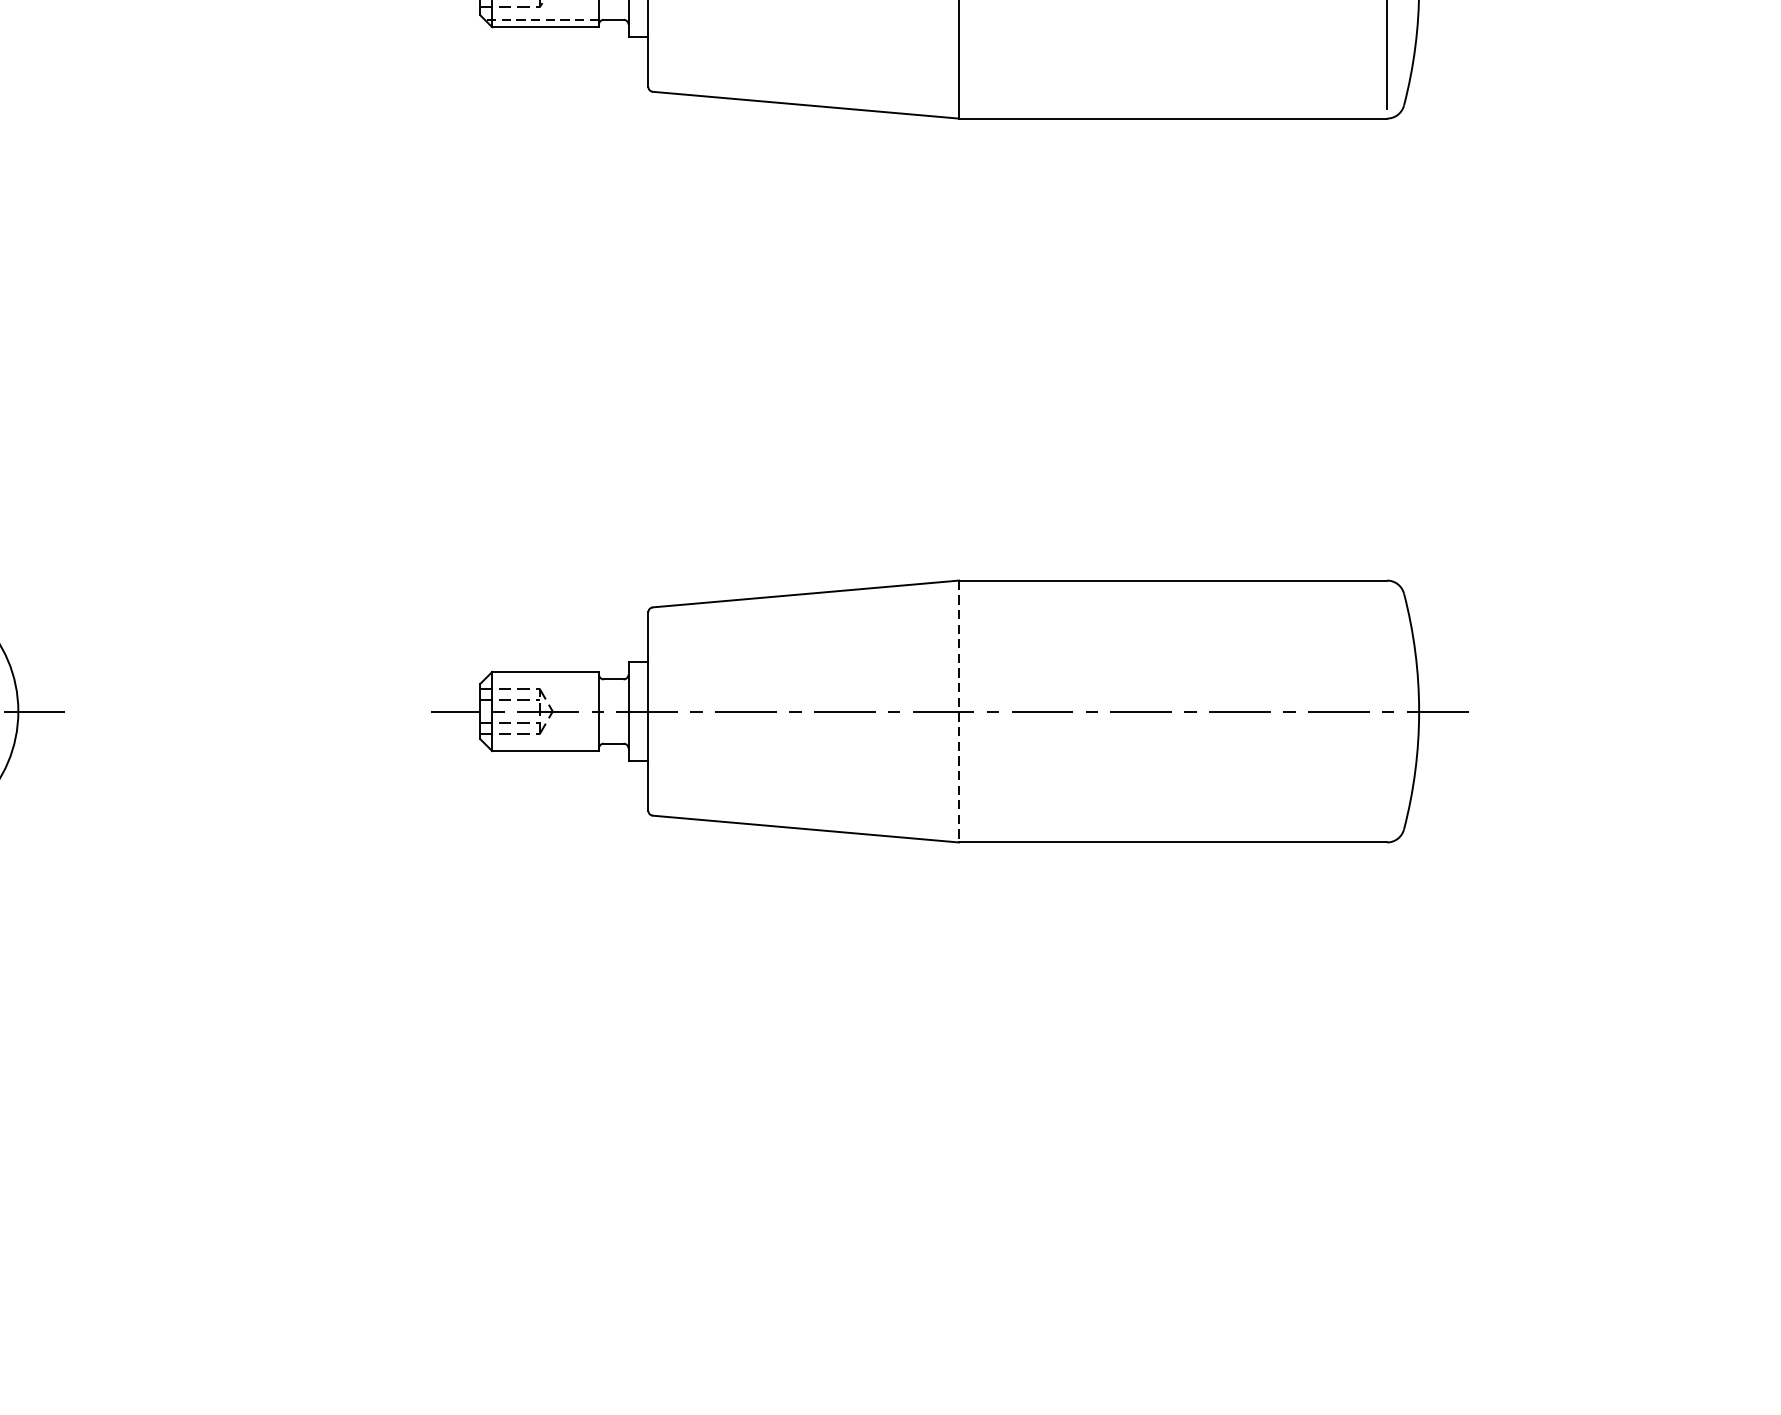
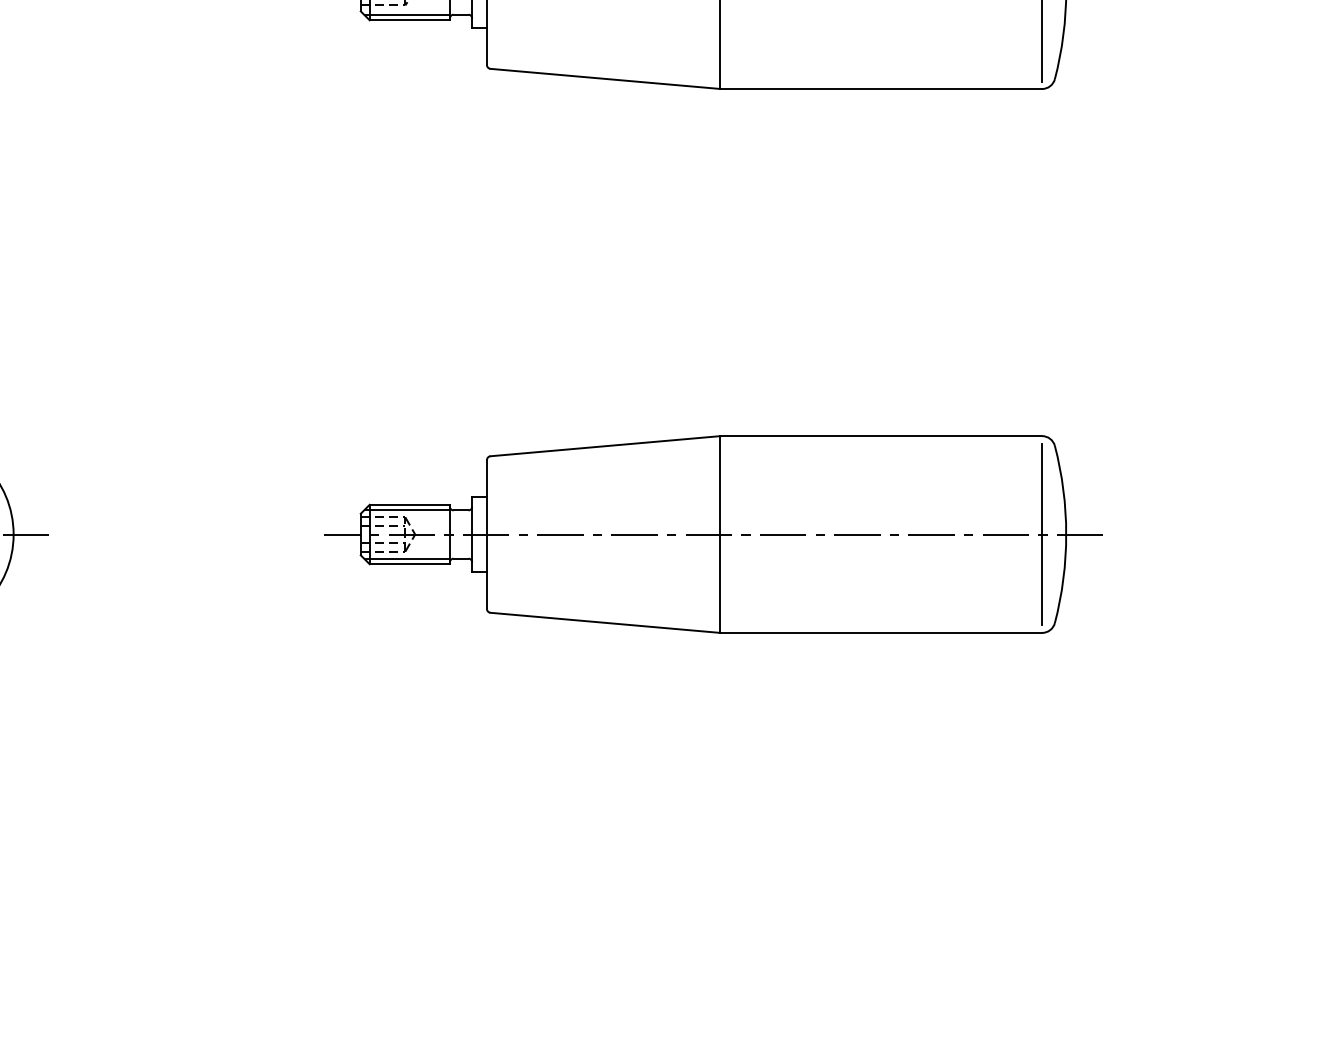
line: (542, 20) -> (407, 15), dashed -> solid
line: (541, 678) -> (406, 509), added
line: (1387, 711) -> (1042, 534), added
line: (959, 712) -> (720, 535), dashed -> solid
line: (541, 744) -> (406, 559), added

